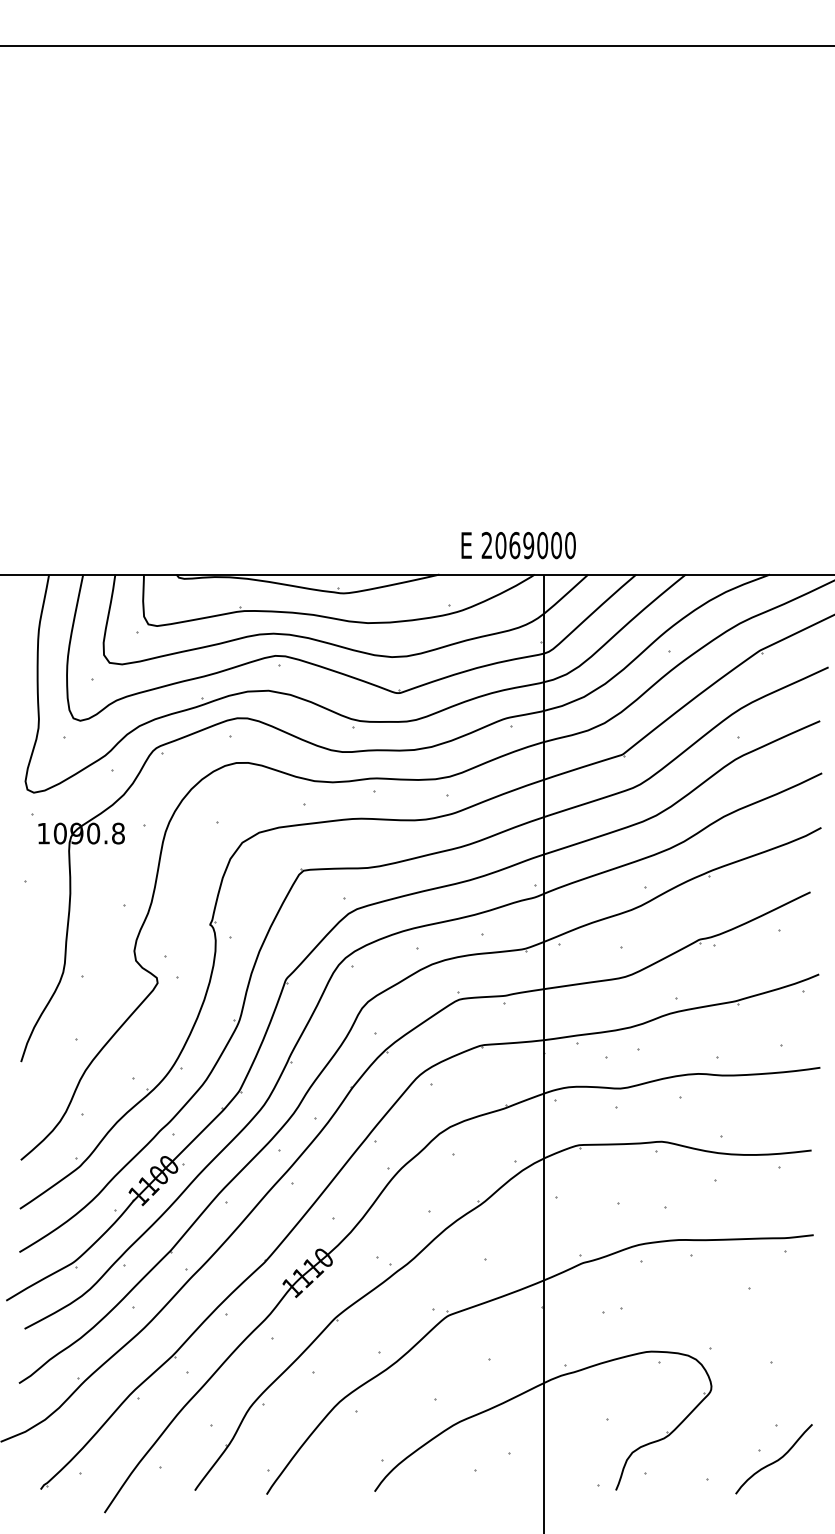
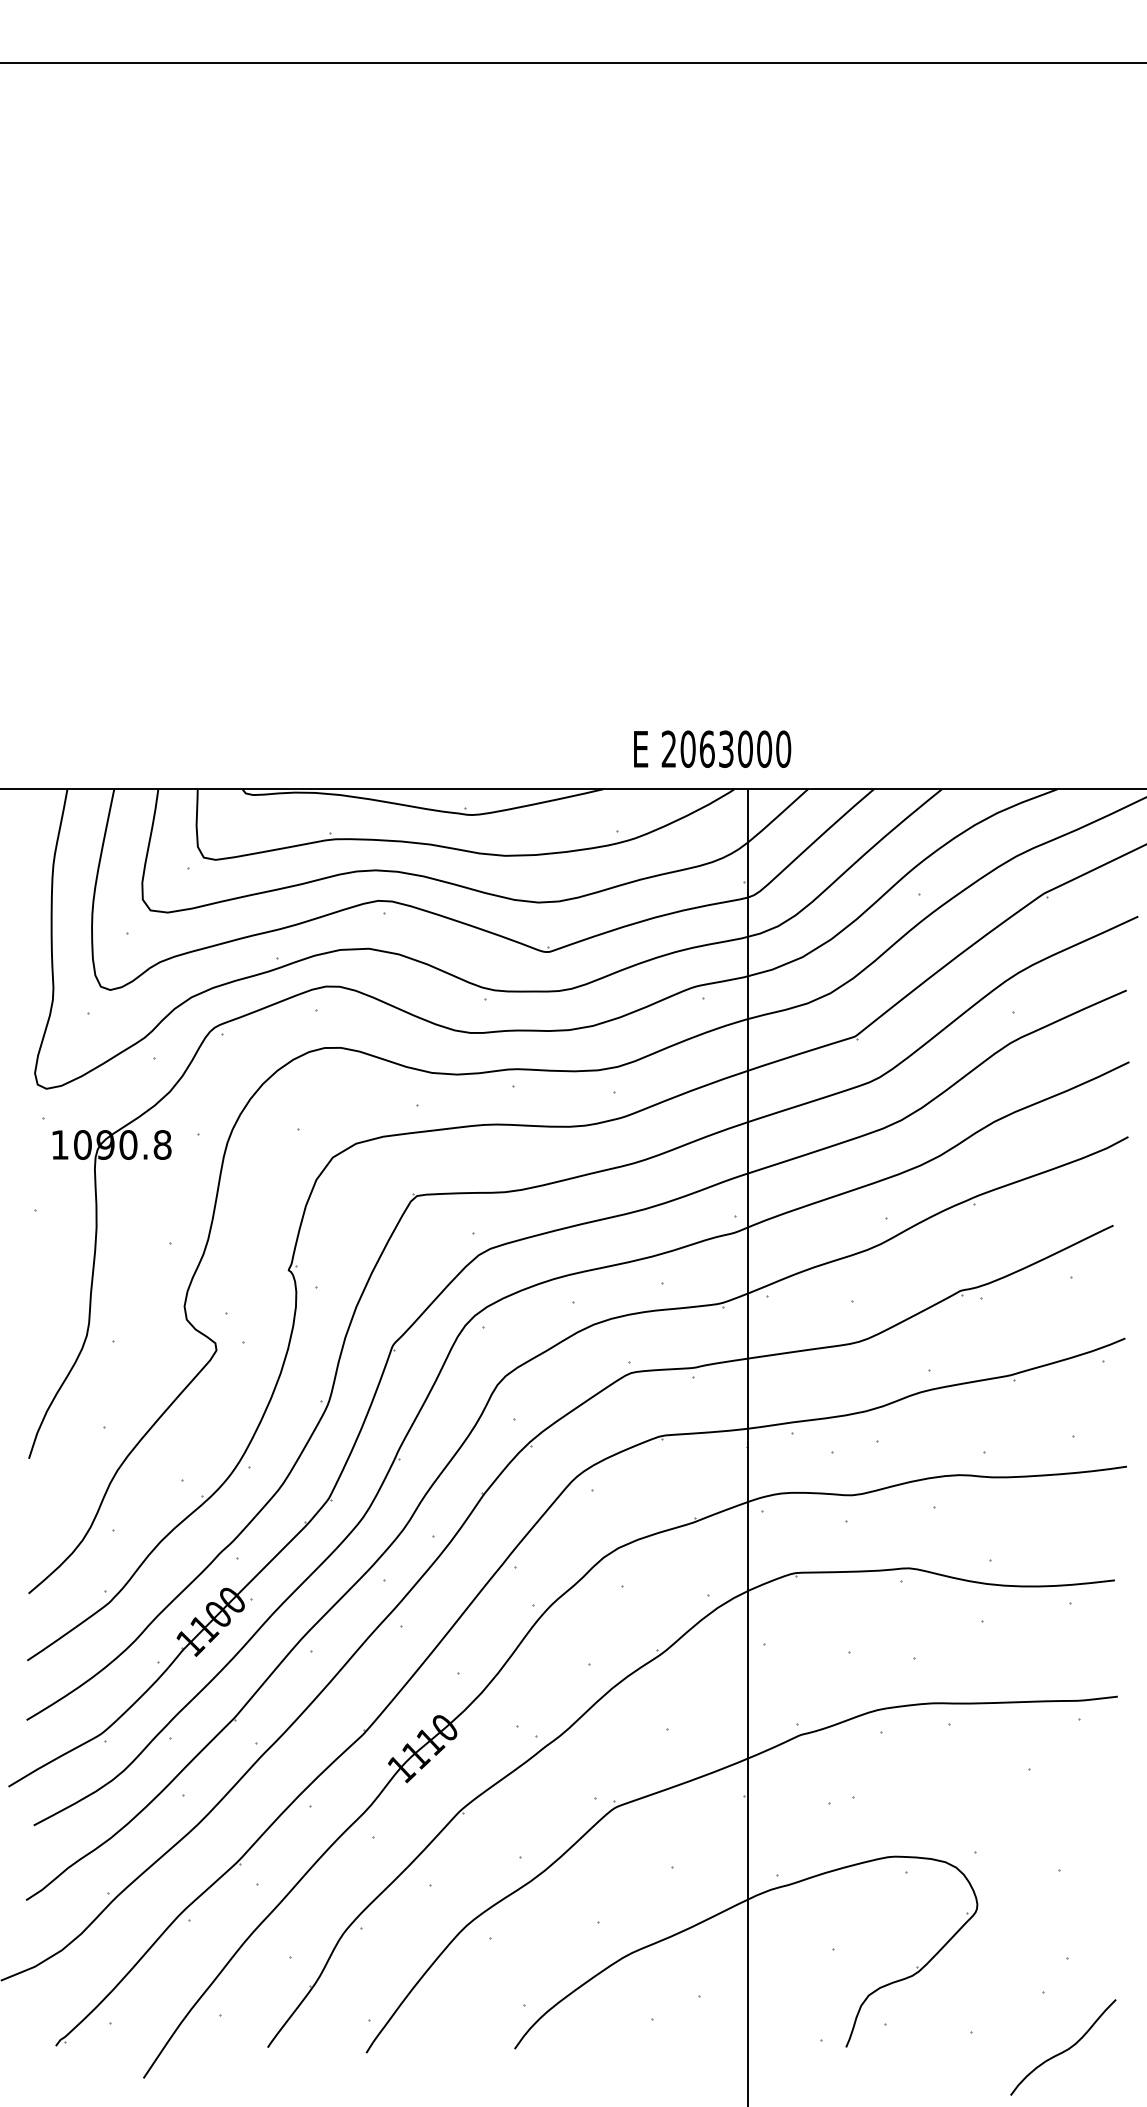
text: (528, 544) -> (725, 748), 2069000 -> 2063000
curve: (775, 1460) -> (1065, 2049), moved

